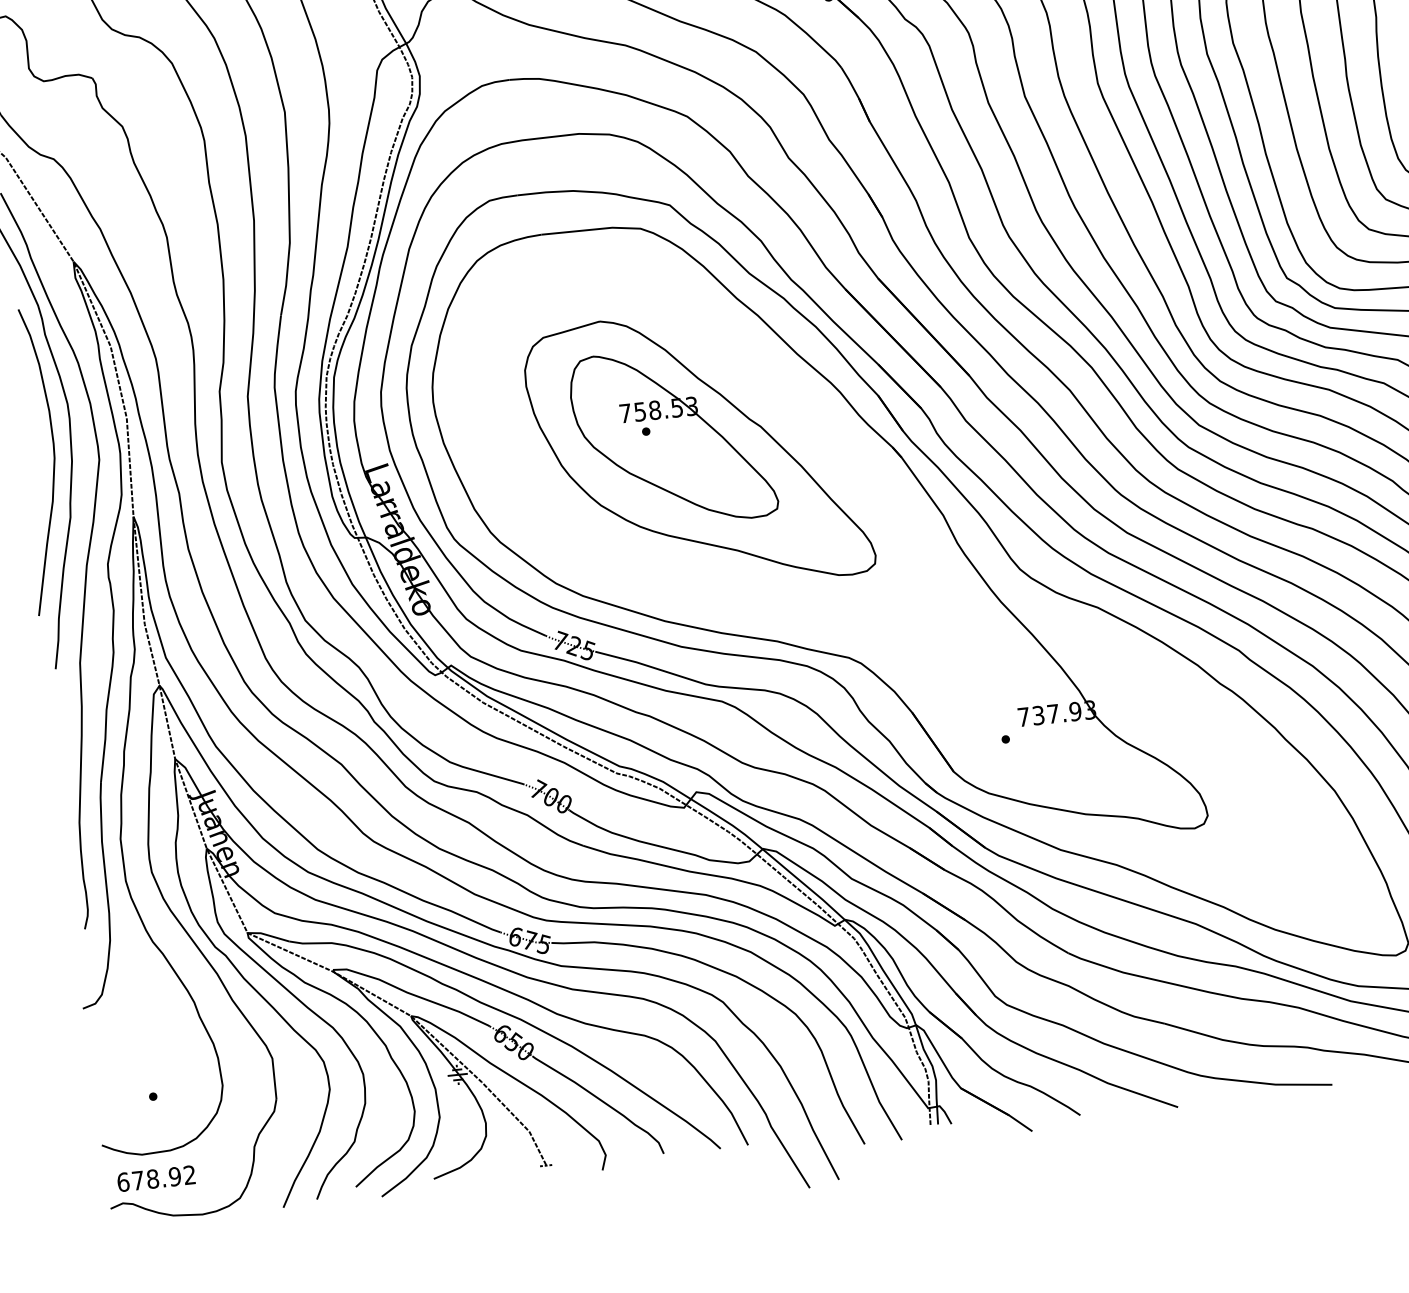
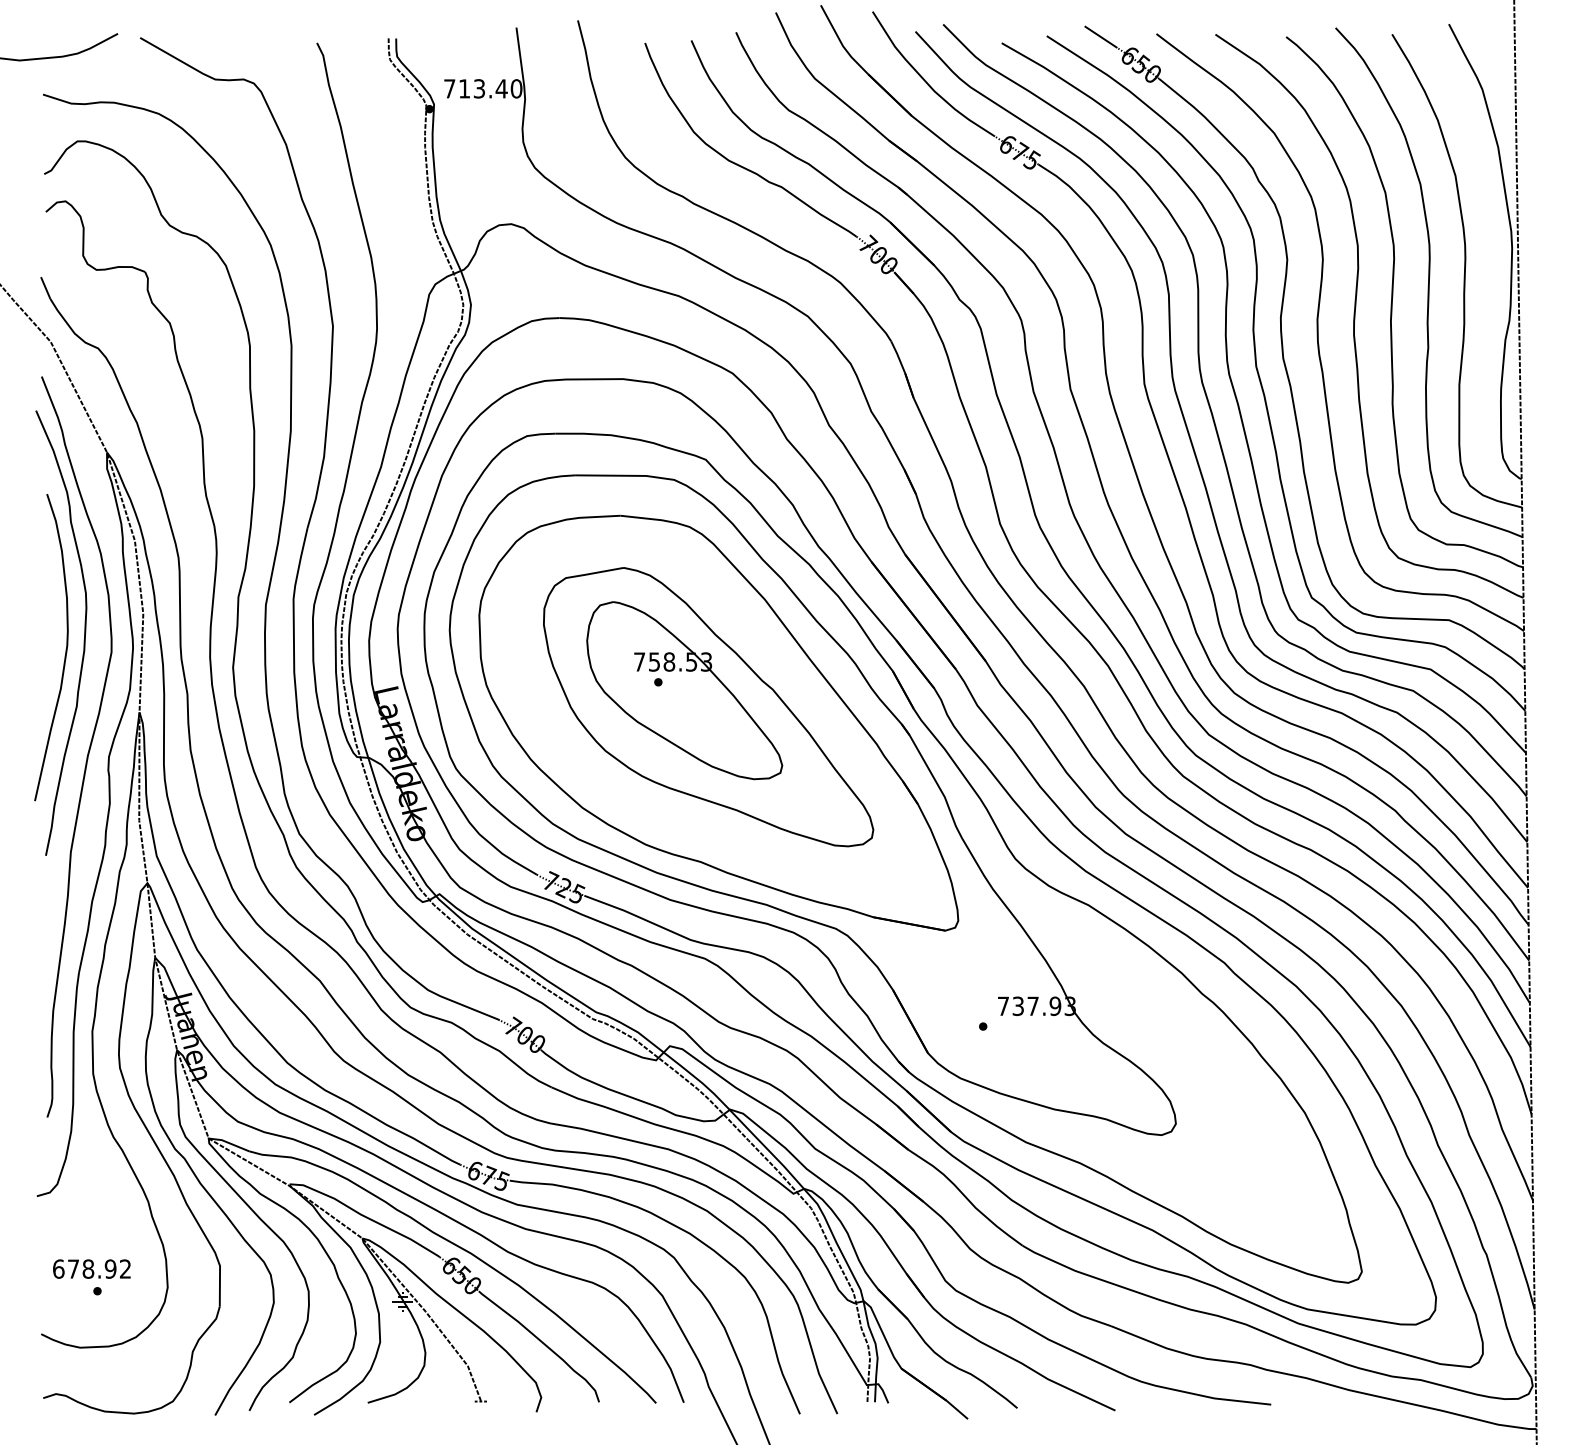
part: (710, 465) -> (718, 722), added
text: (155, 1178) -> (91, 1268), moved

